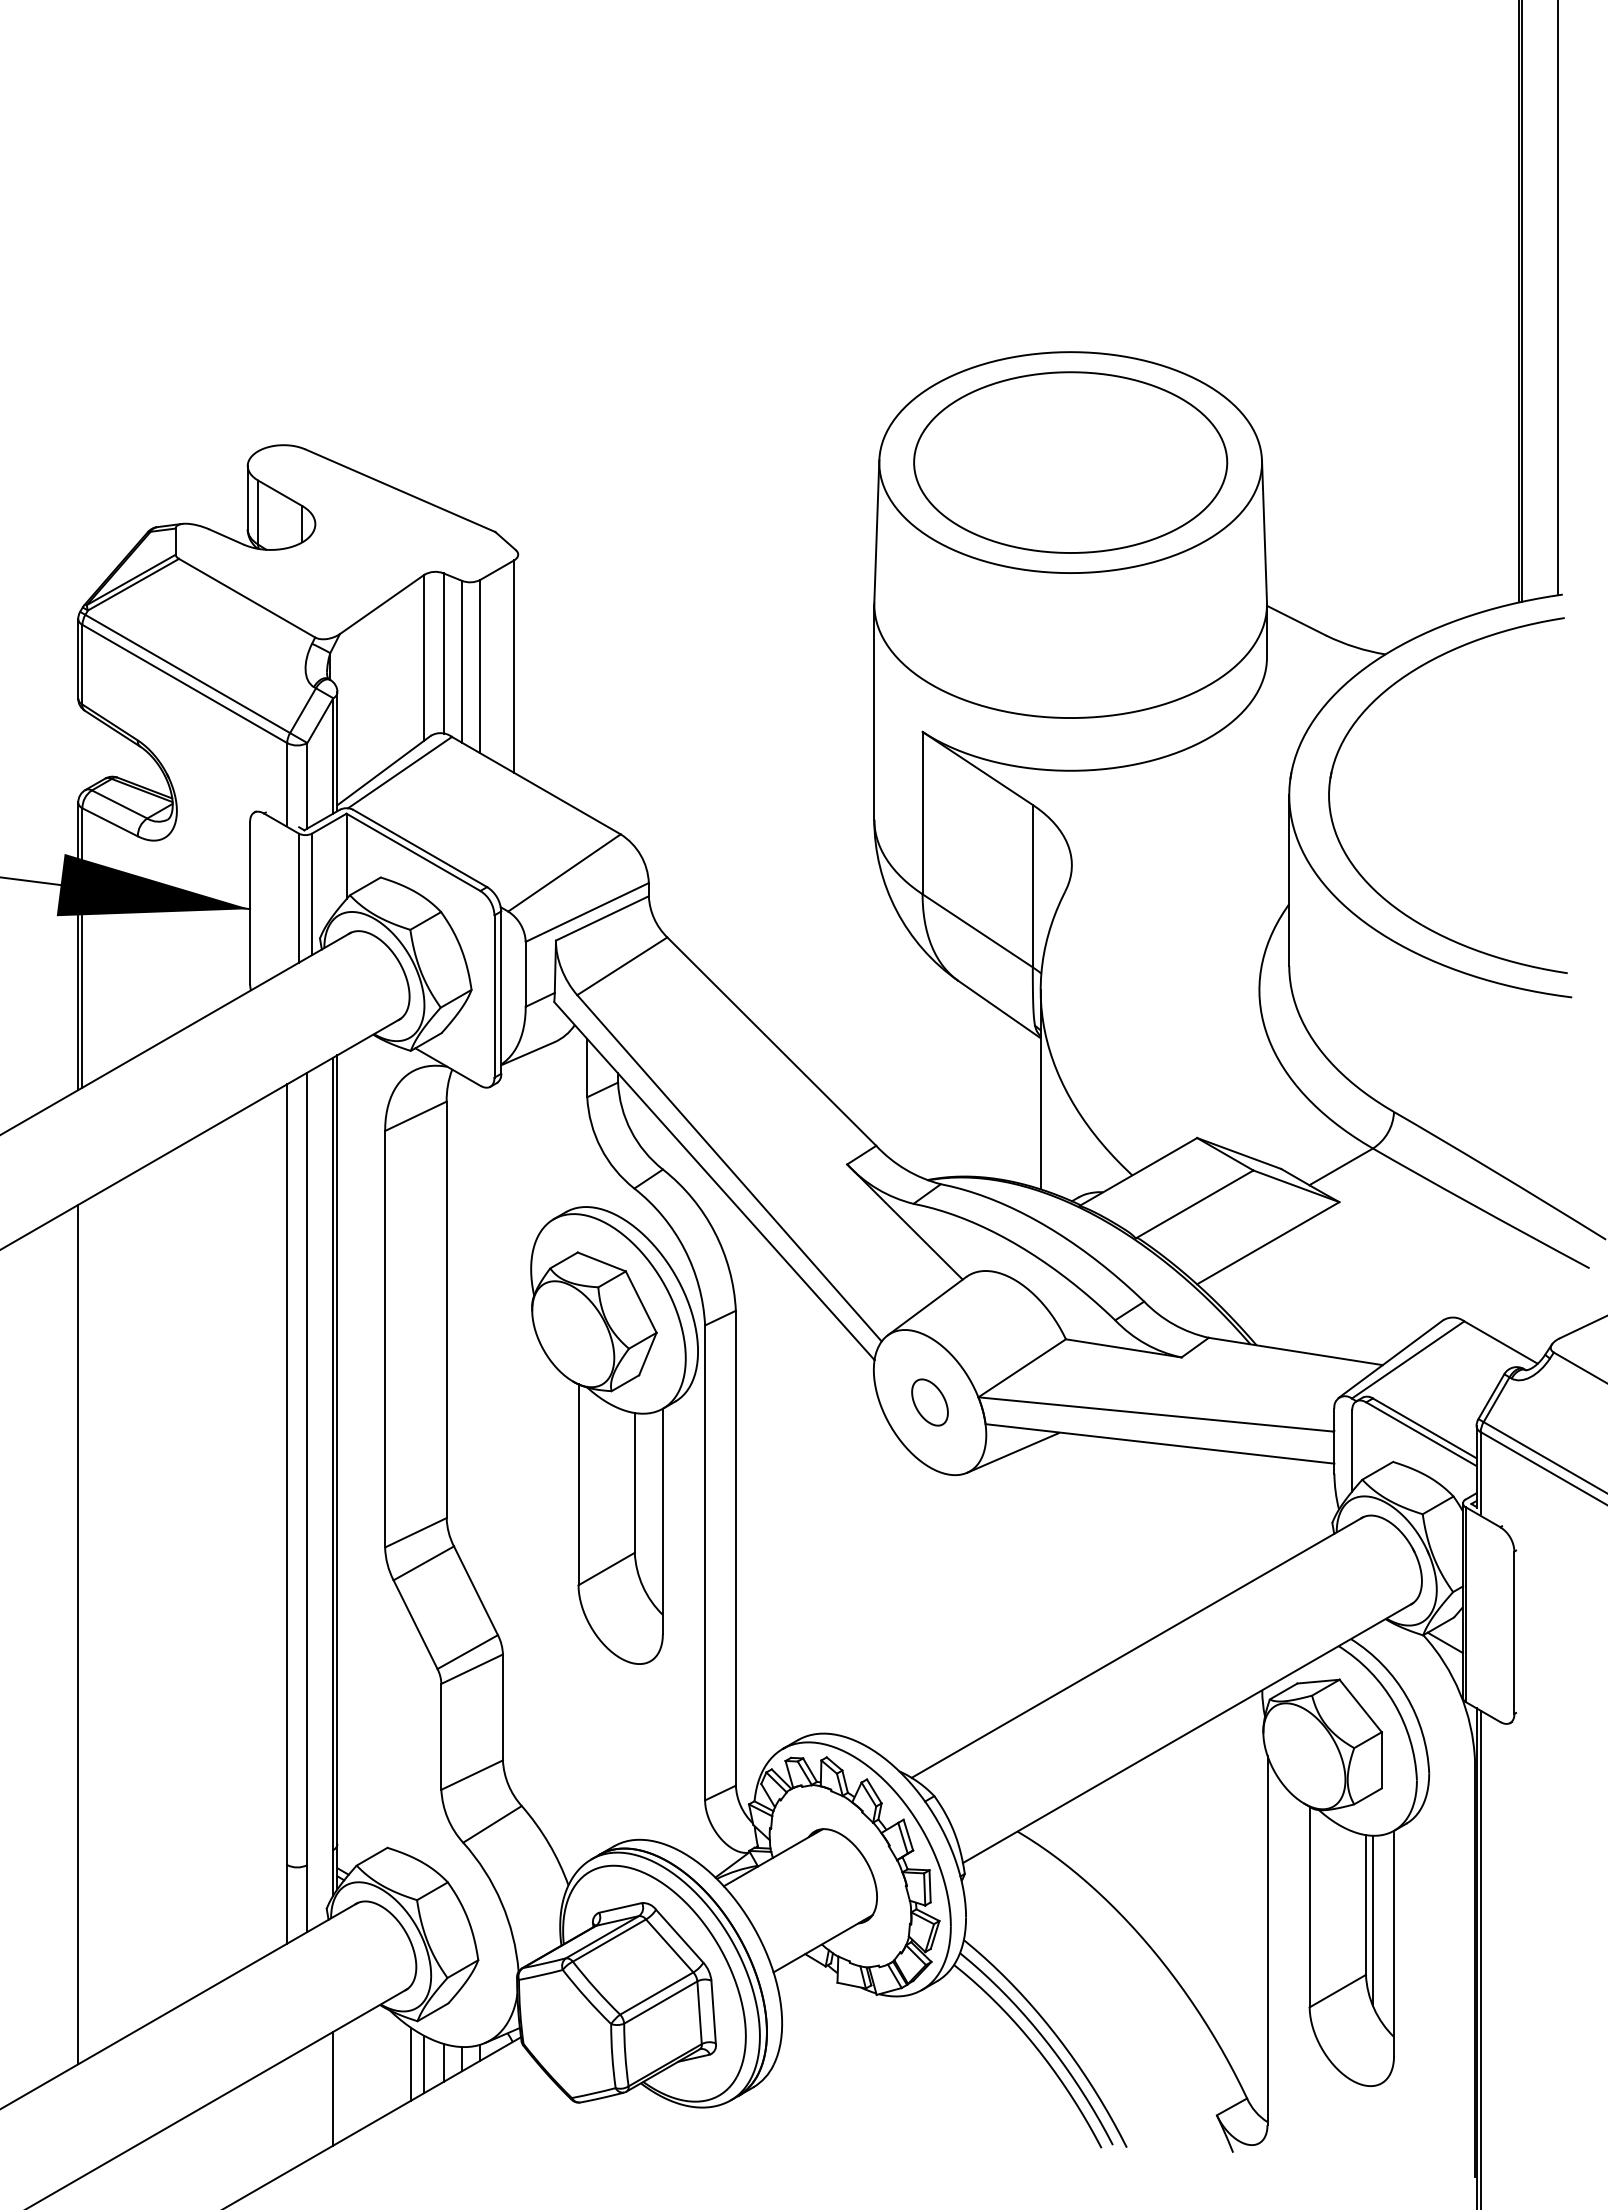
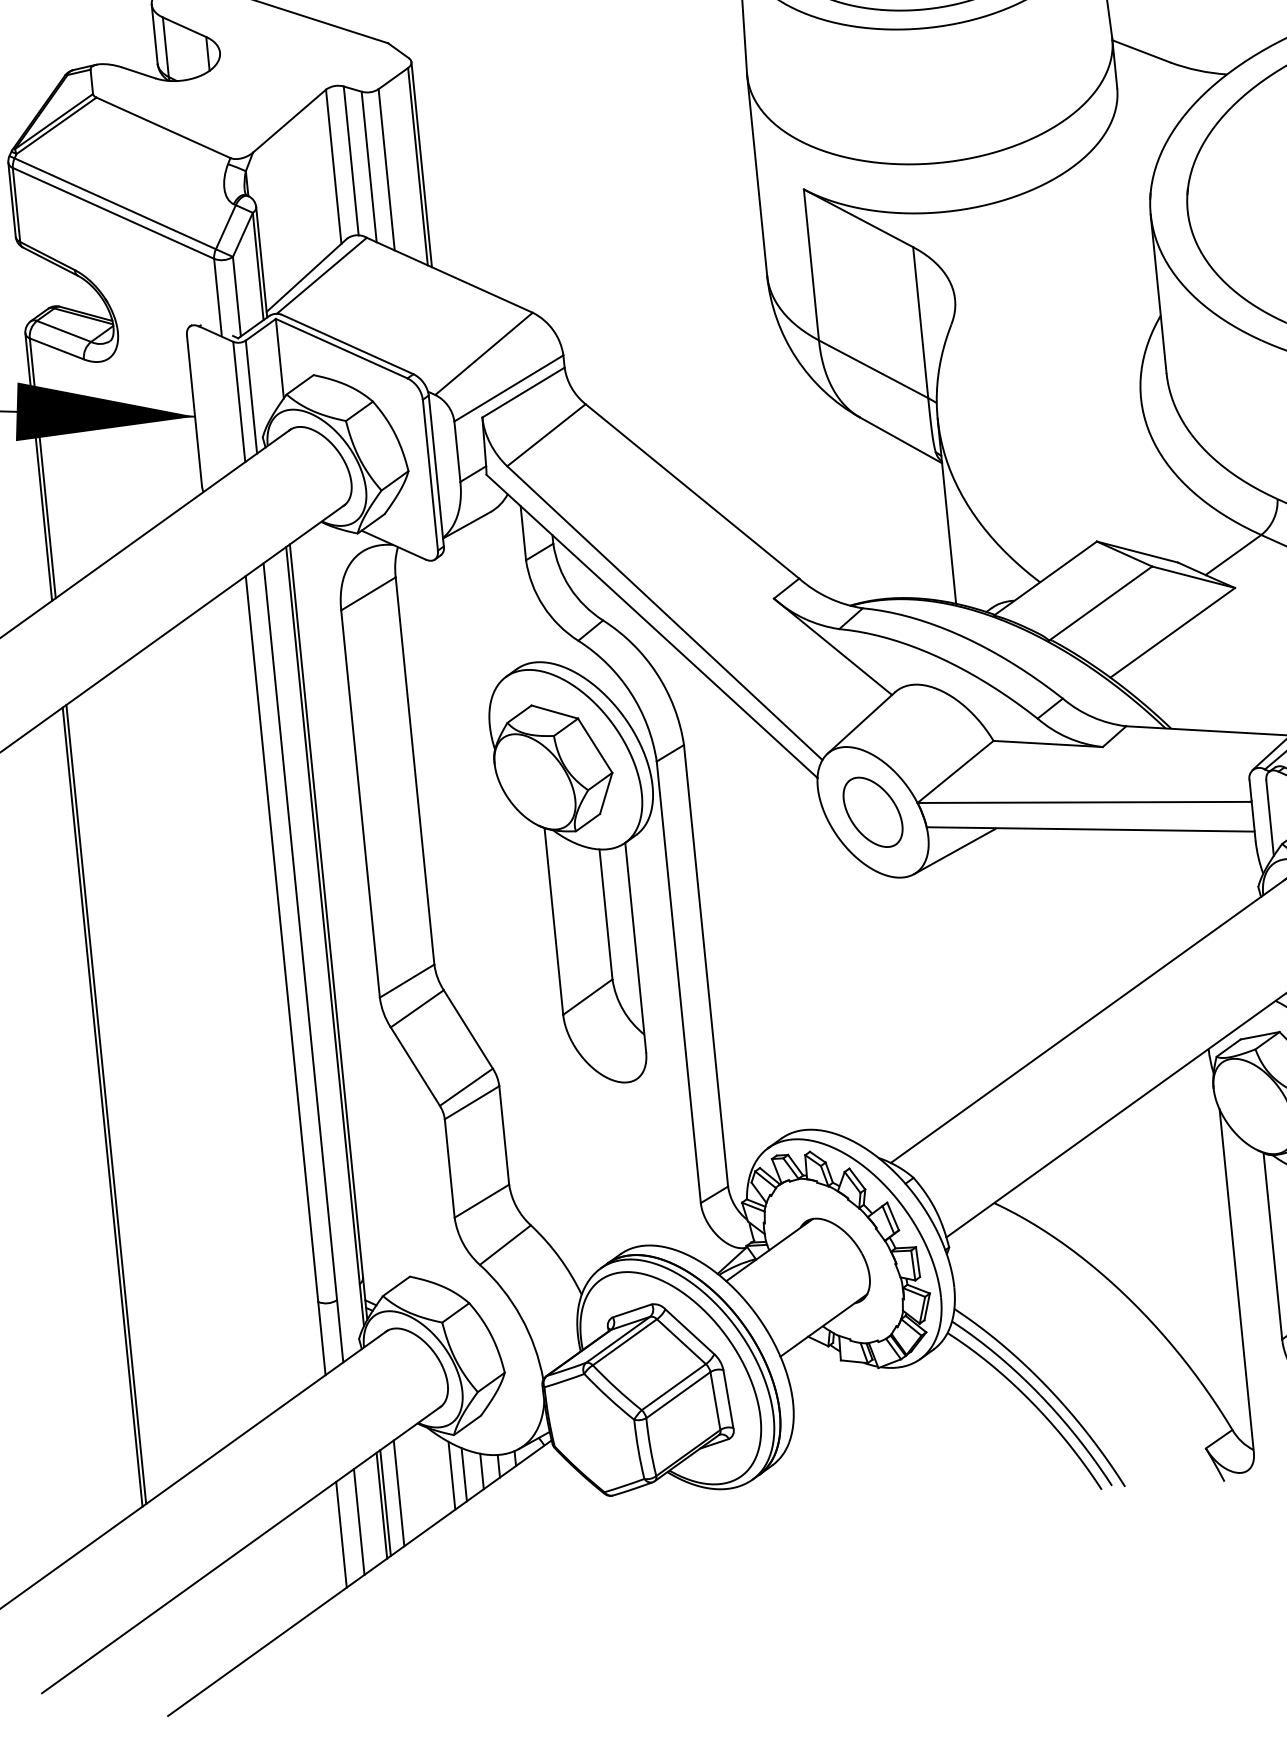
line: (518, 664) -> (421, 164), added
part: (929, 1402) -> (872, 812), size x1.67
line: (82, 1631) -> (106, 1103), added
line: (352, 2077) -> (398, 1493), added
line: (337, 2086) -> (385, 1503), added
line: (307, 2103) -> (359, 1521), added
line: (287, 2115) -> (341, 1534), added

